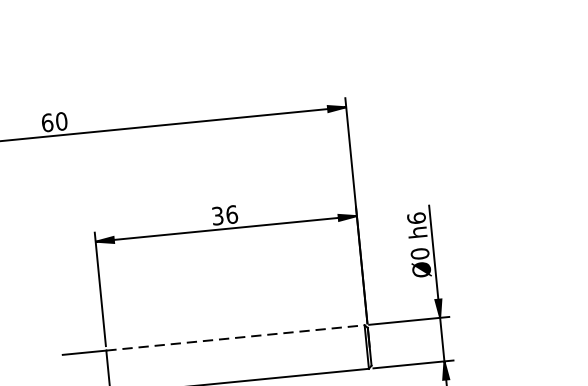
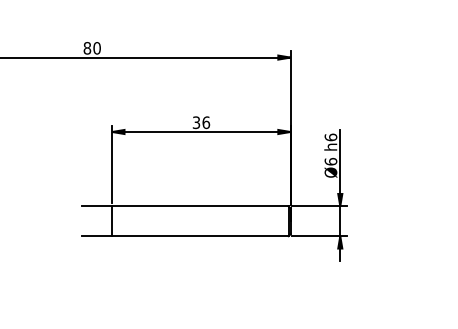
text: (47, 123) -> (87, 48), 60 -> 80
text: (419, 253) -> (330, 161), Ø0 -> Ø6
line: (235, 338) -> (200, 206), dashed -> solid

